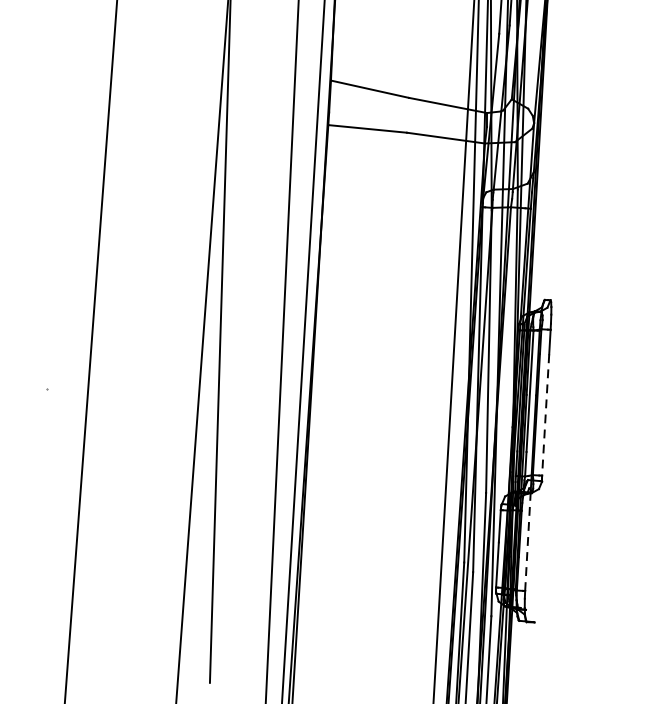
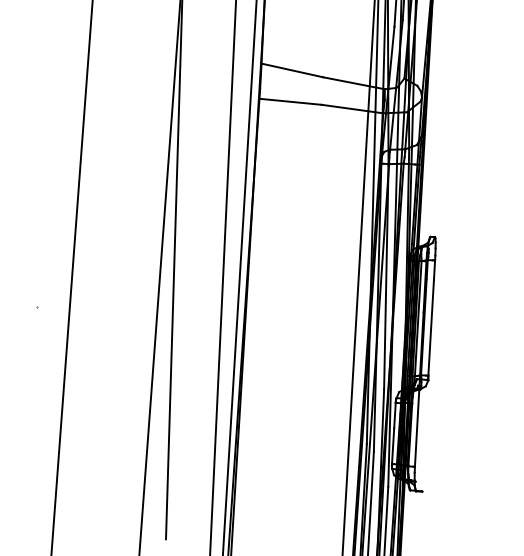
line: (546, 414) -> (431, 327), dashed -> solid
line: (528, 542) -> (417, 428), dashed -> solid

